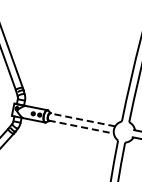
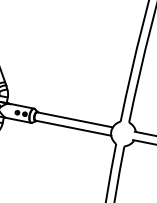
line: (82, 119) -> (74, 119), dashed -> solid
line: (81, 127) -> (73, 128), dashed -> solid

